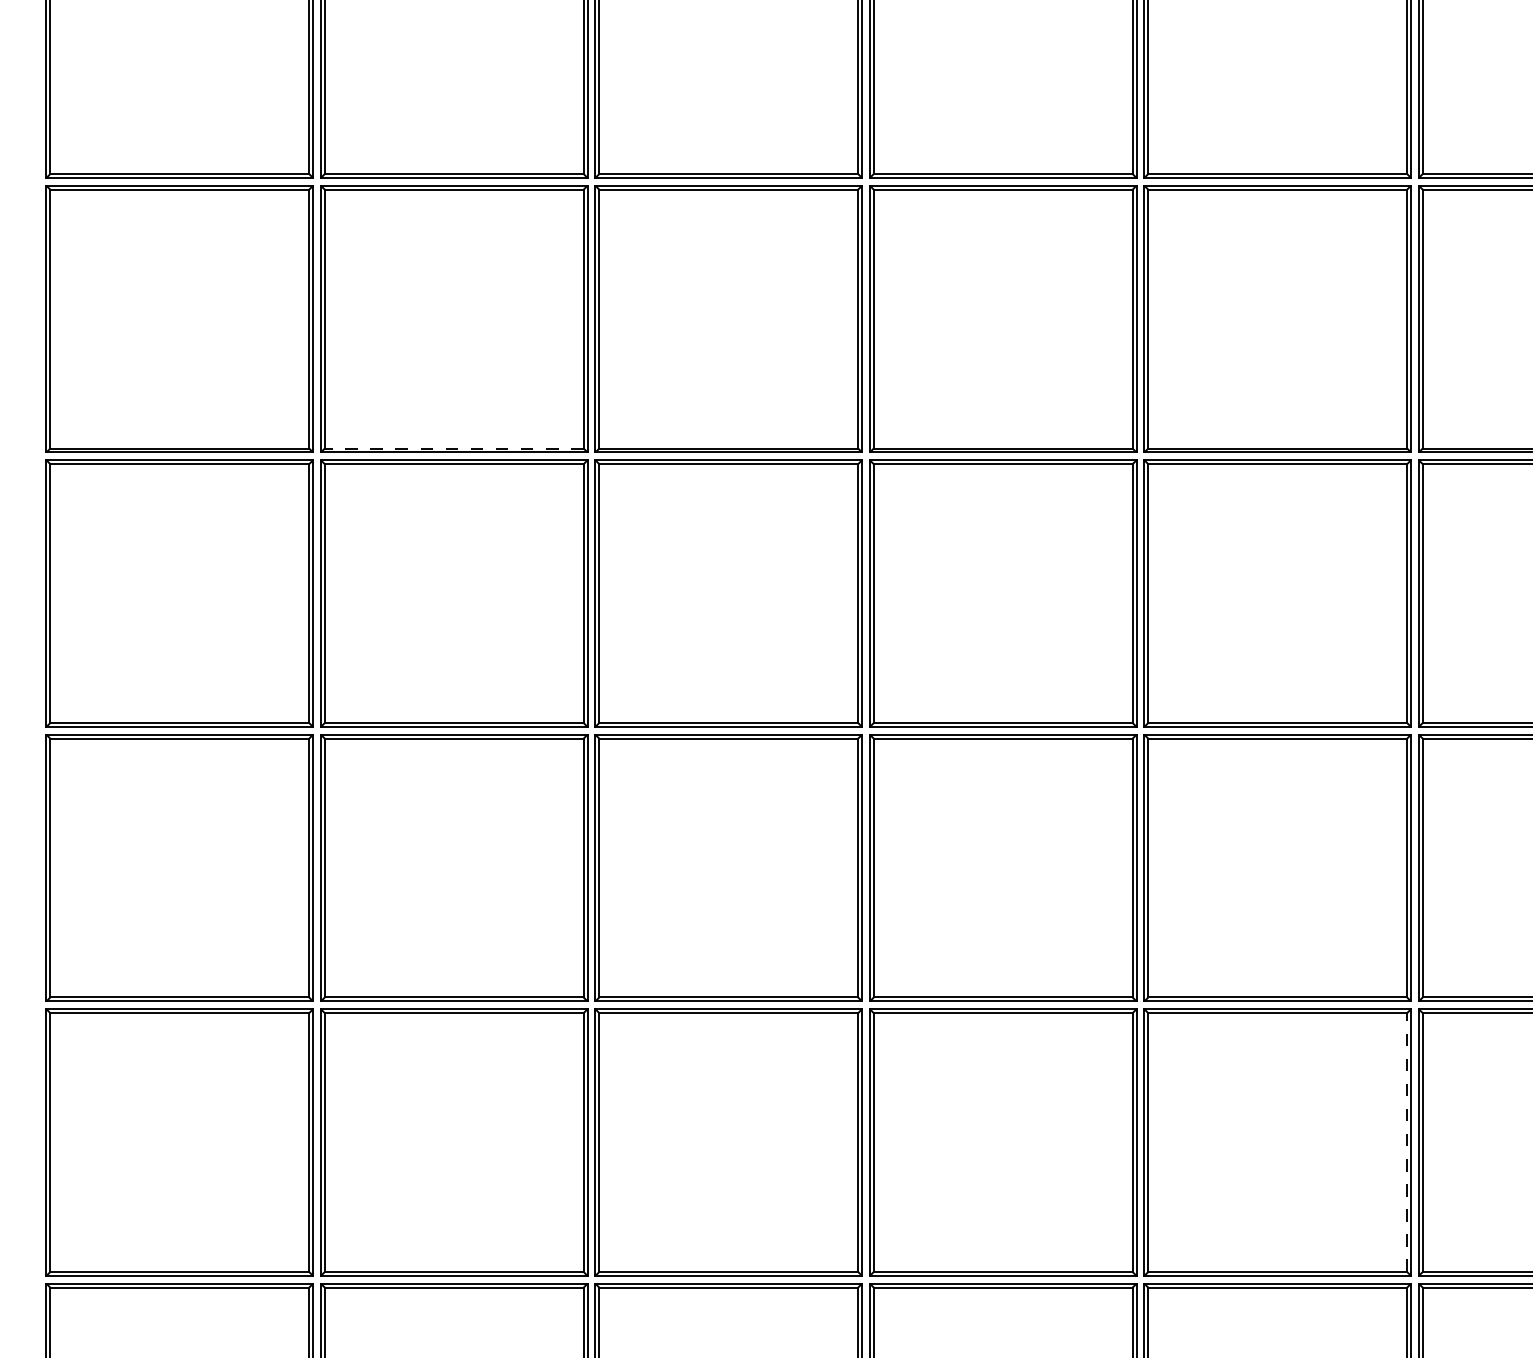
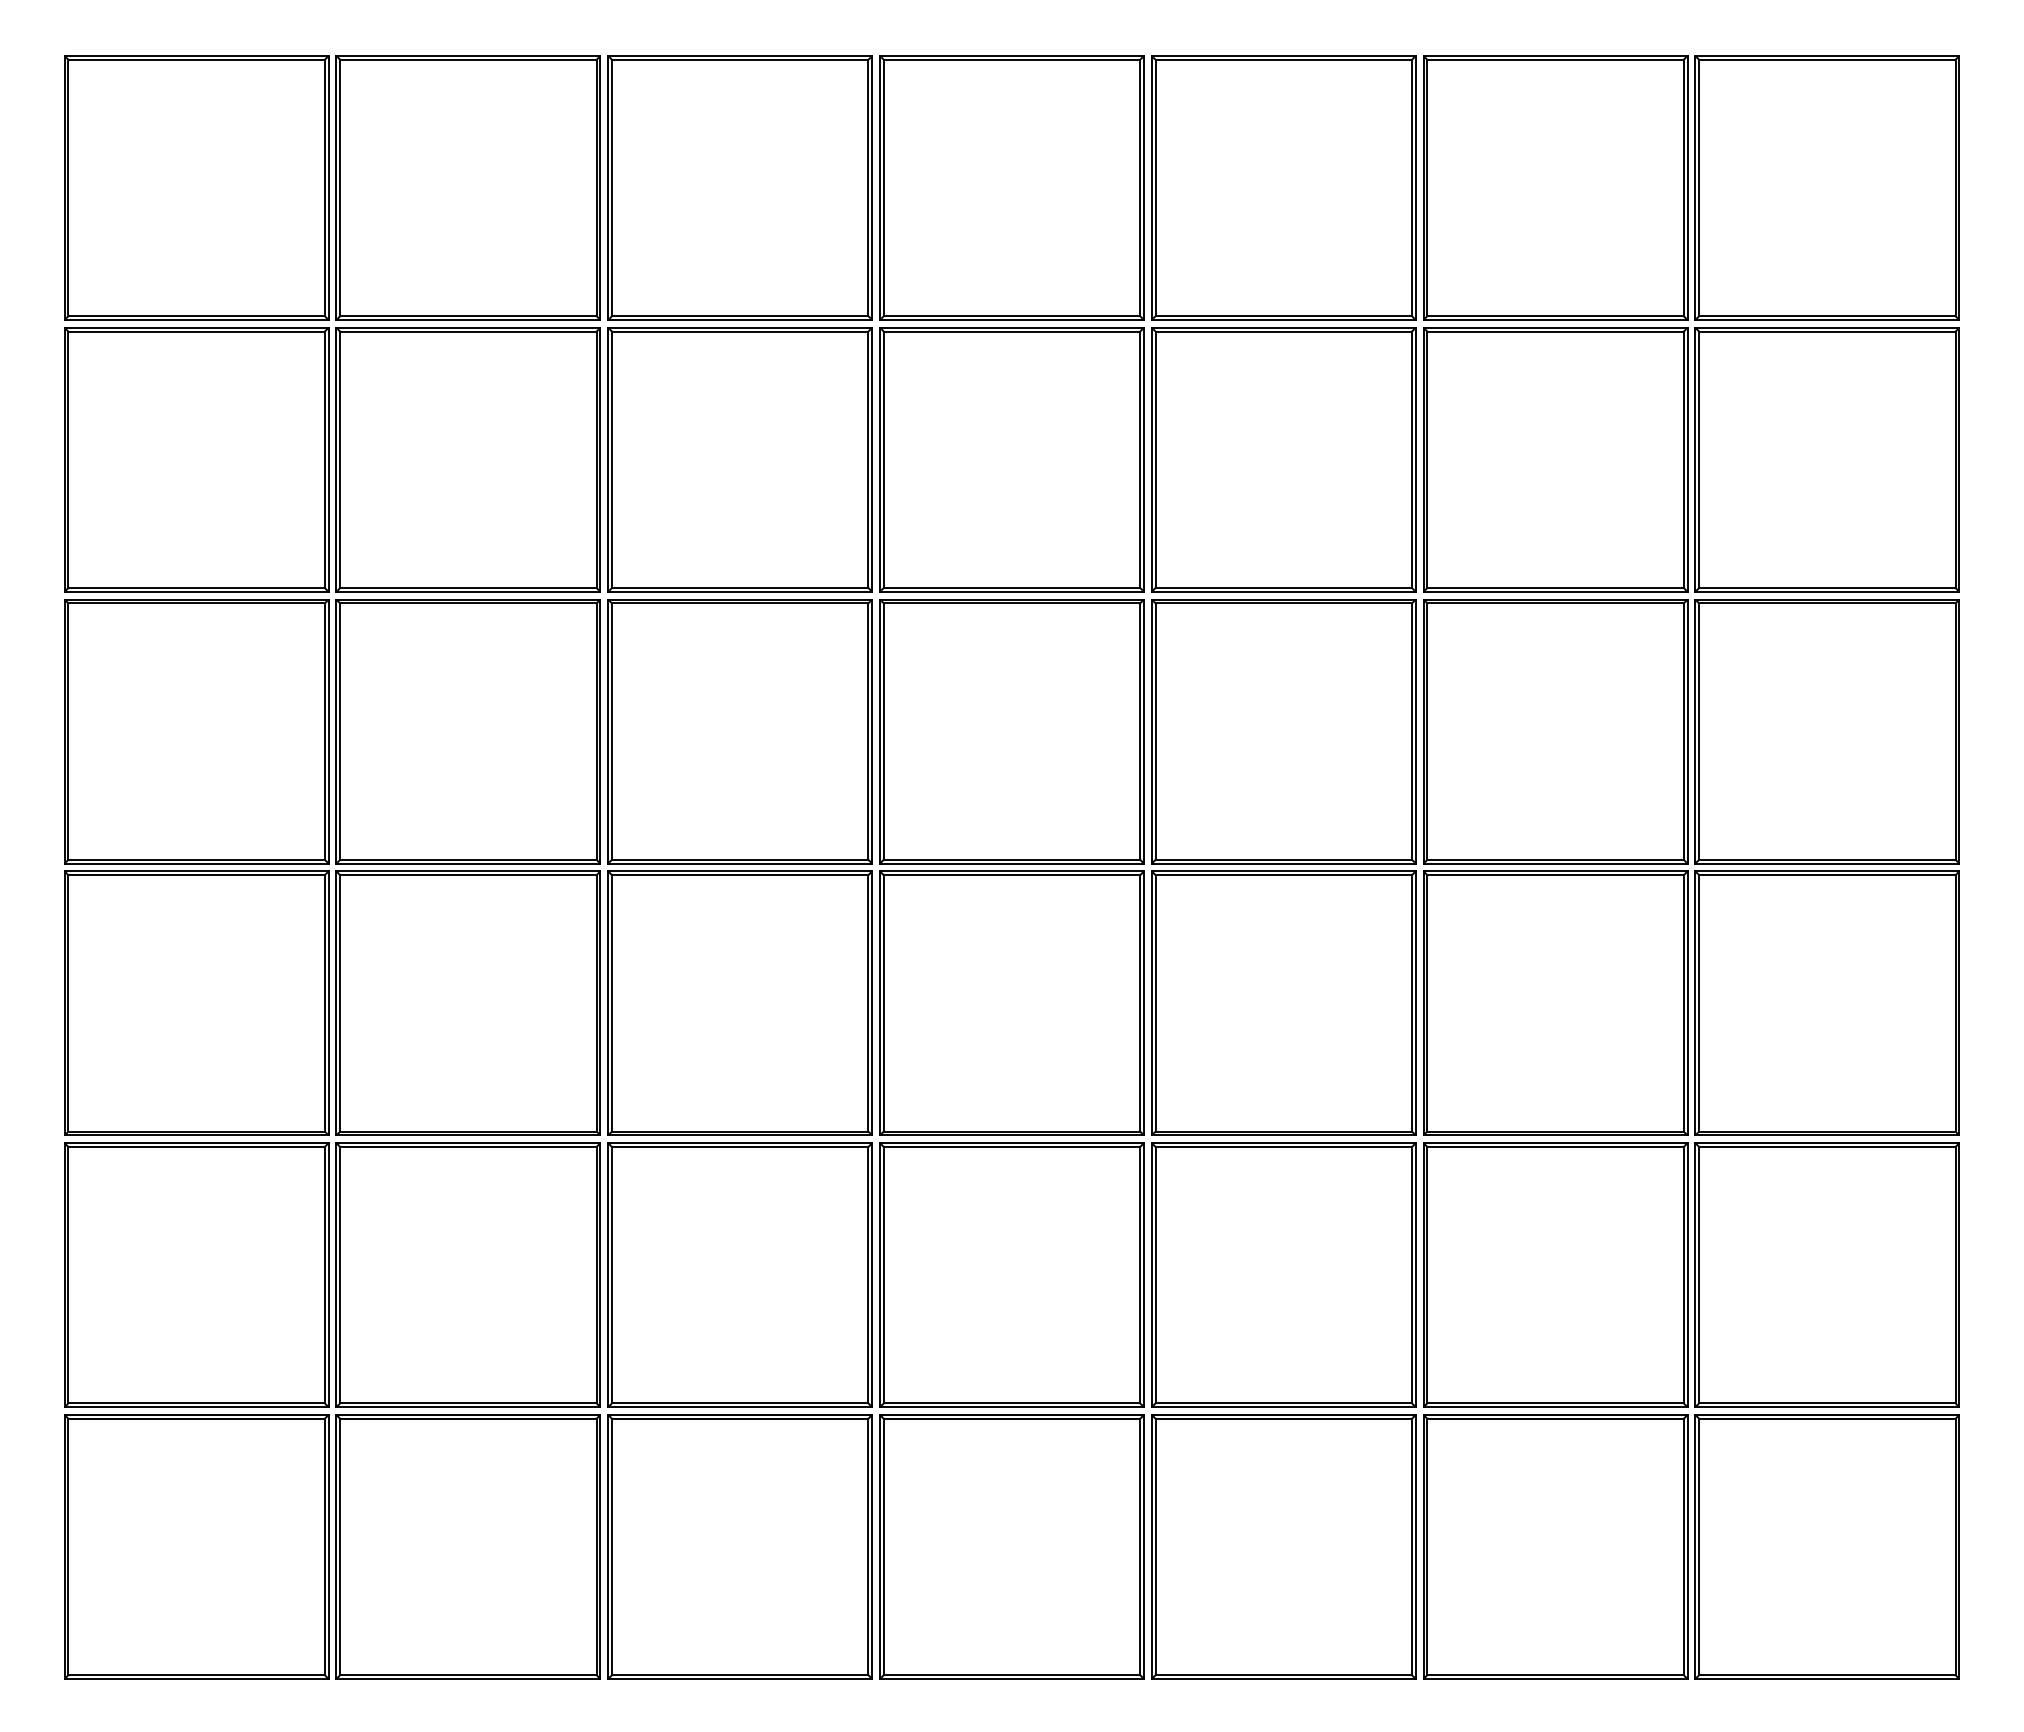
line: (453, 448) -> (467, 587), dashed -> solid
line: (1406, 1141) -> (1411, 1274), dashed -> solid

